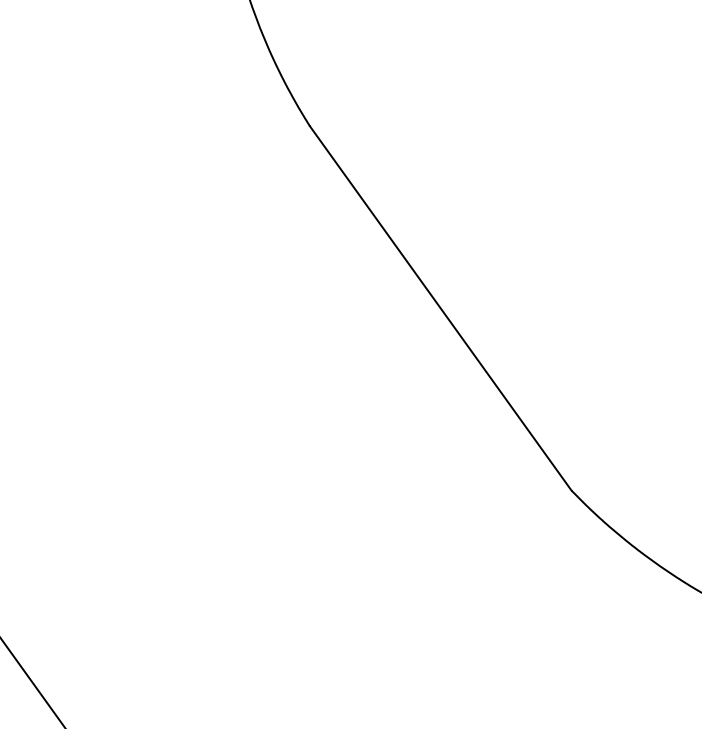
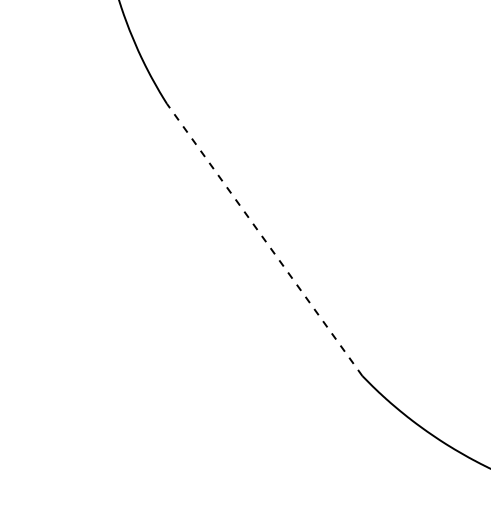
line: (440, 308) -> (264, 239), solid -> dashed

